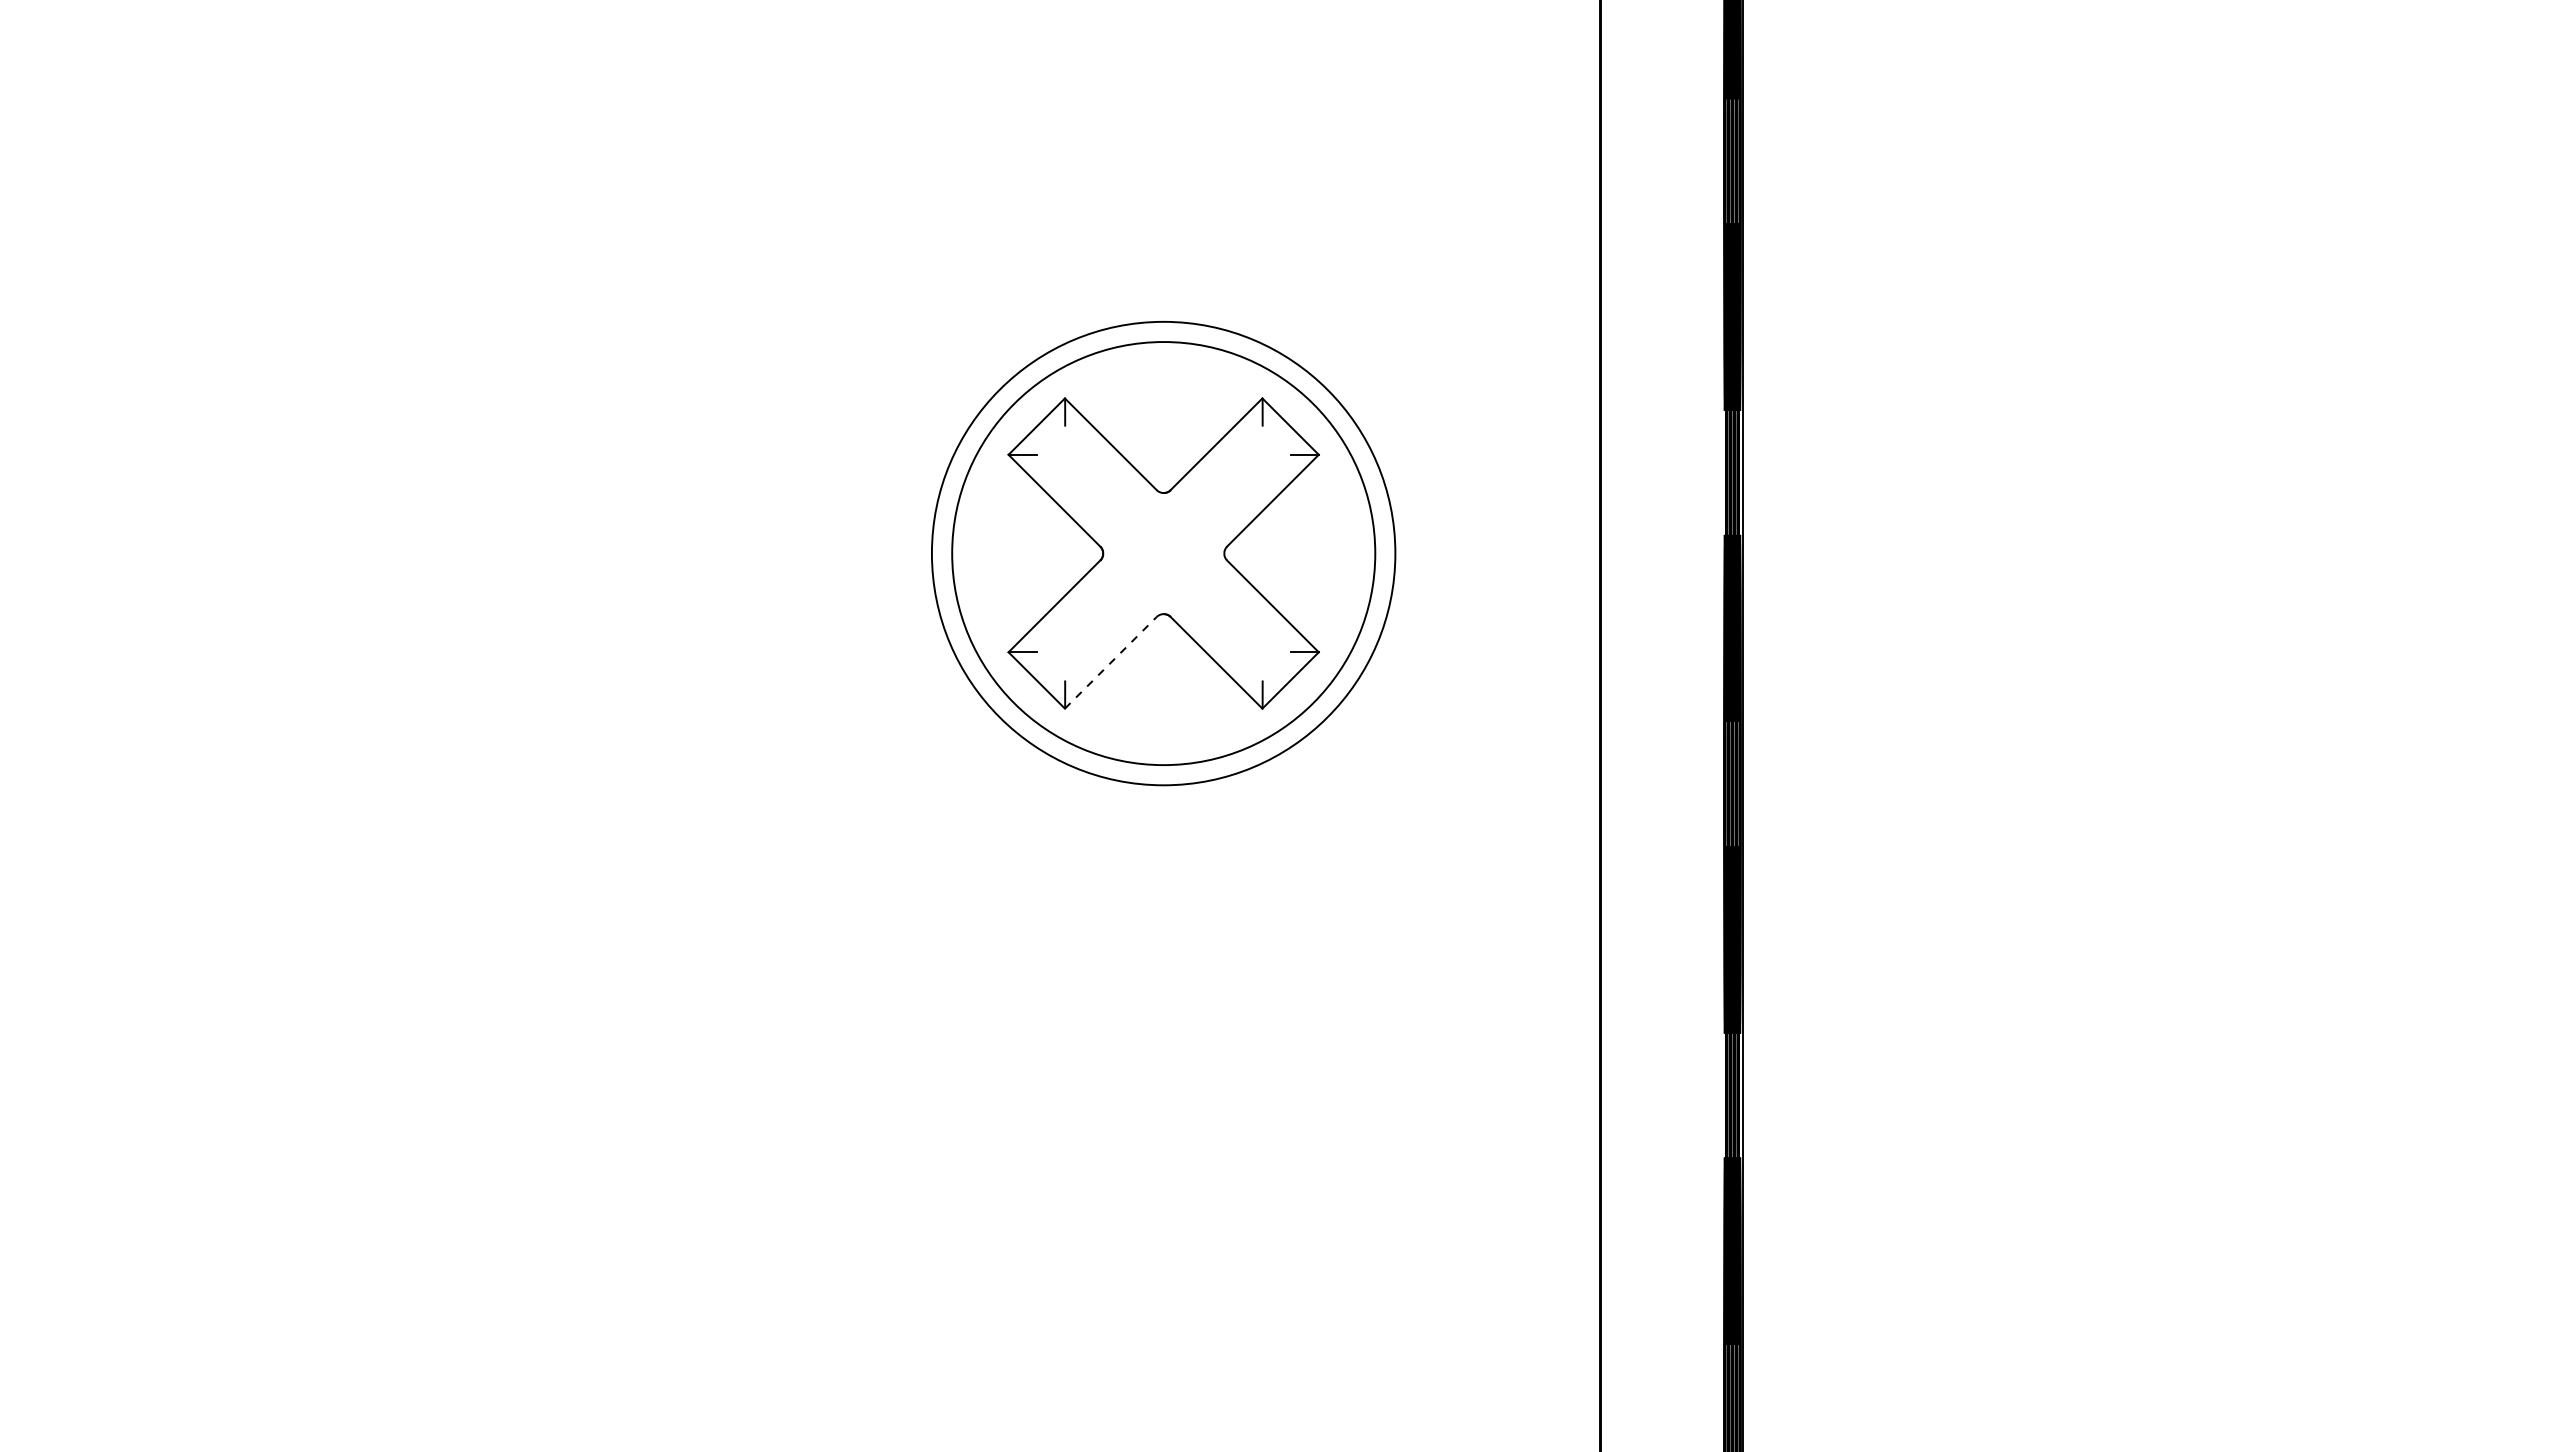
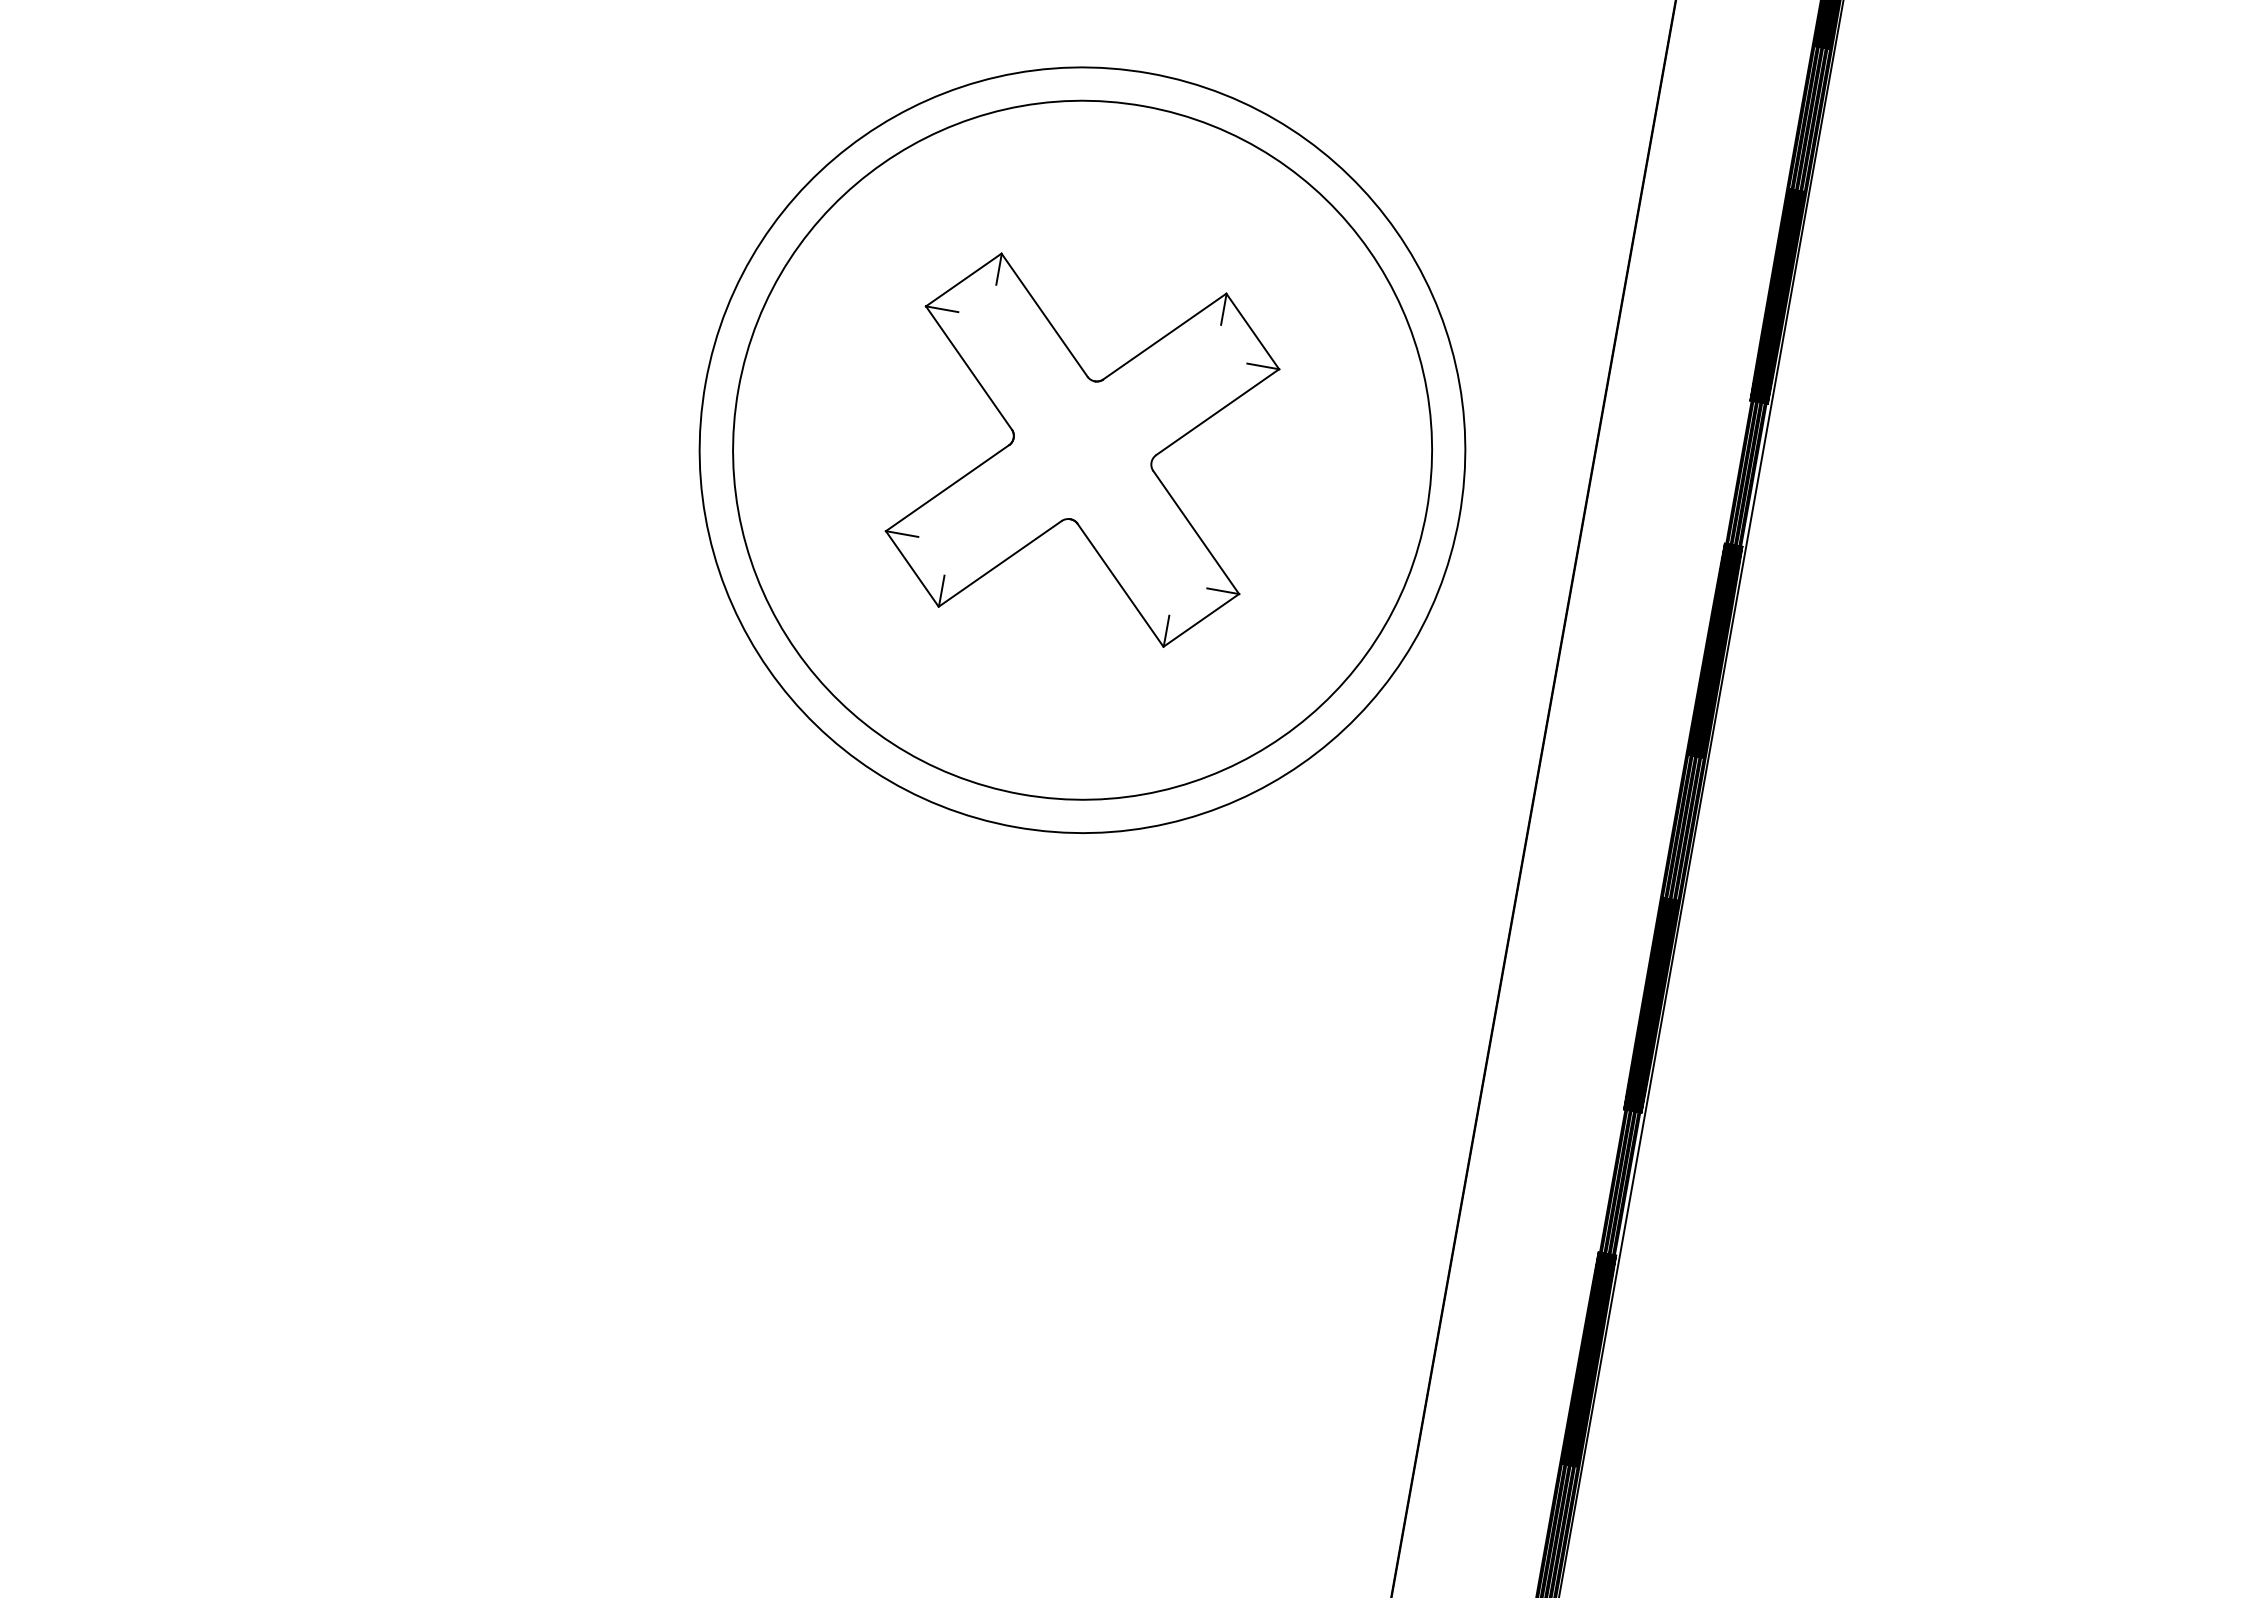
circle: (1163, 553) -> (1082, 450), size x1.43
circle: (1163, 553) -> (1082, 450), size x1.43
line: (1110, 662) -> (999, 563), dashed -> solid

